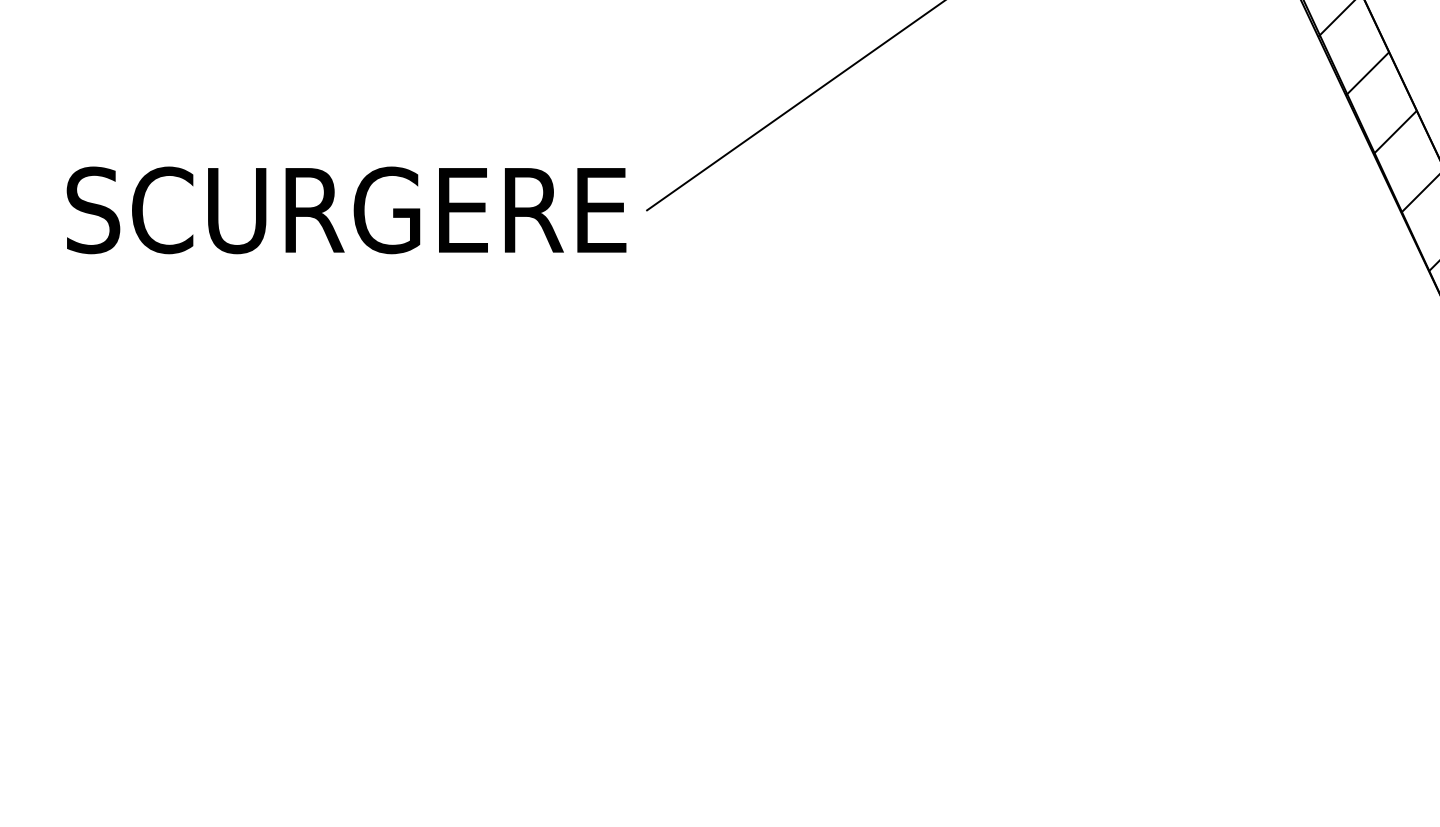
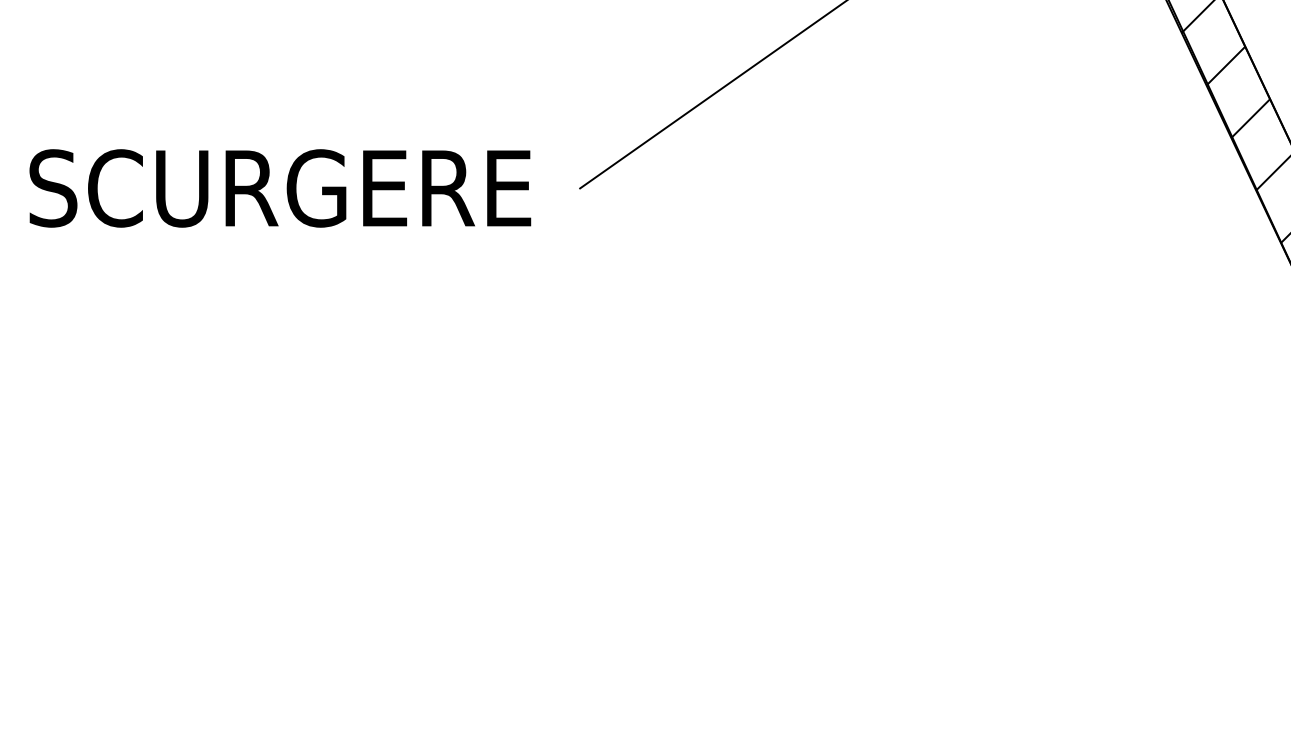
text: (346, 210) -> (280, 188), moved

